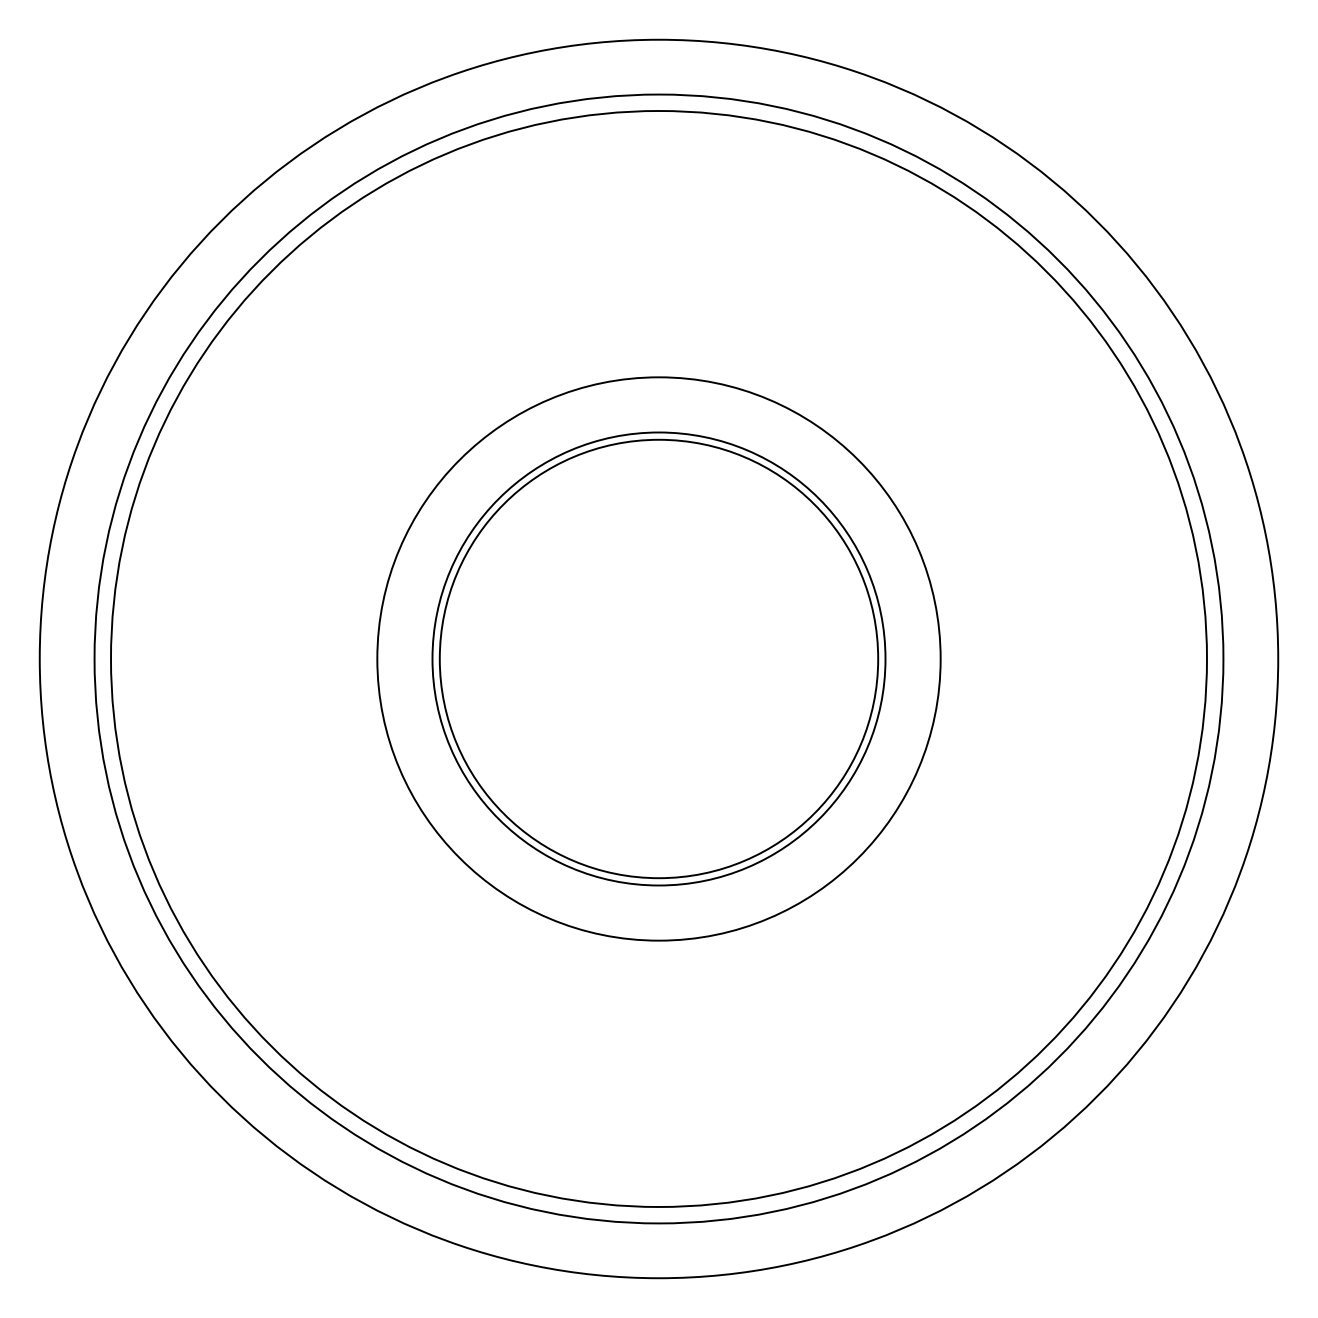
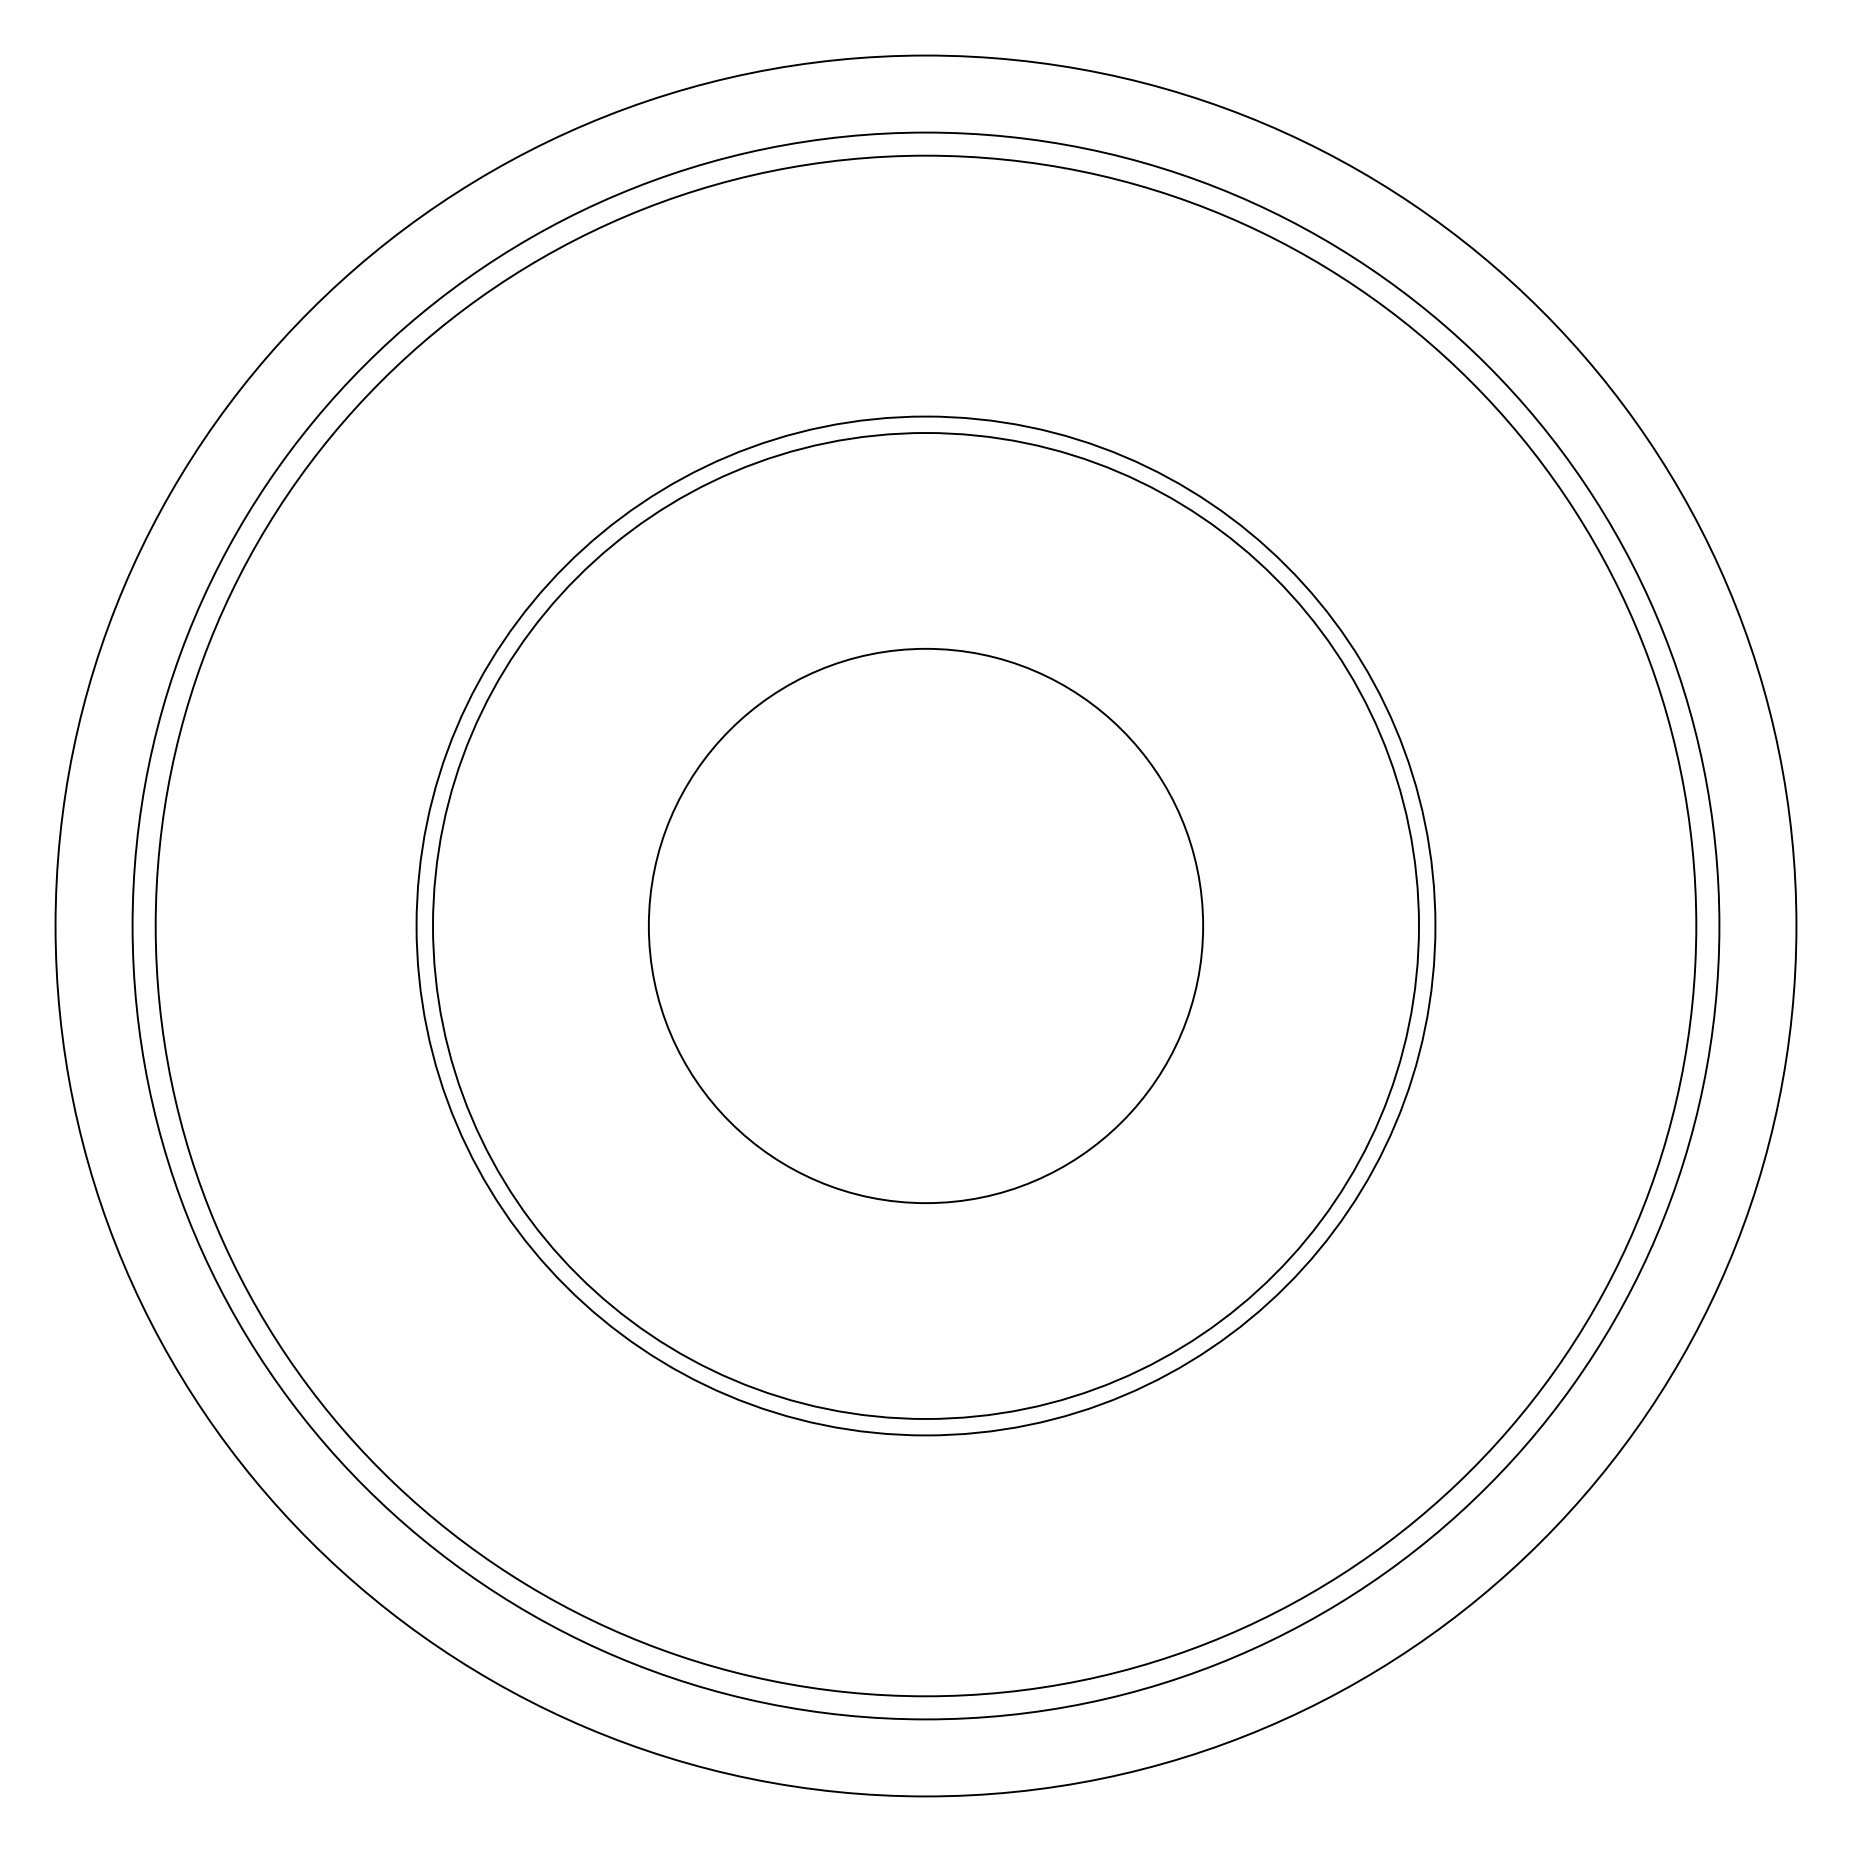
circle: (658, 658) -> (925, 925), size x0.7
circle: (658, 658) -> (925, 925), size x1.6
circle: (658, 658) -> (925, 925), size x1.6

